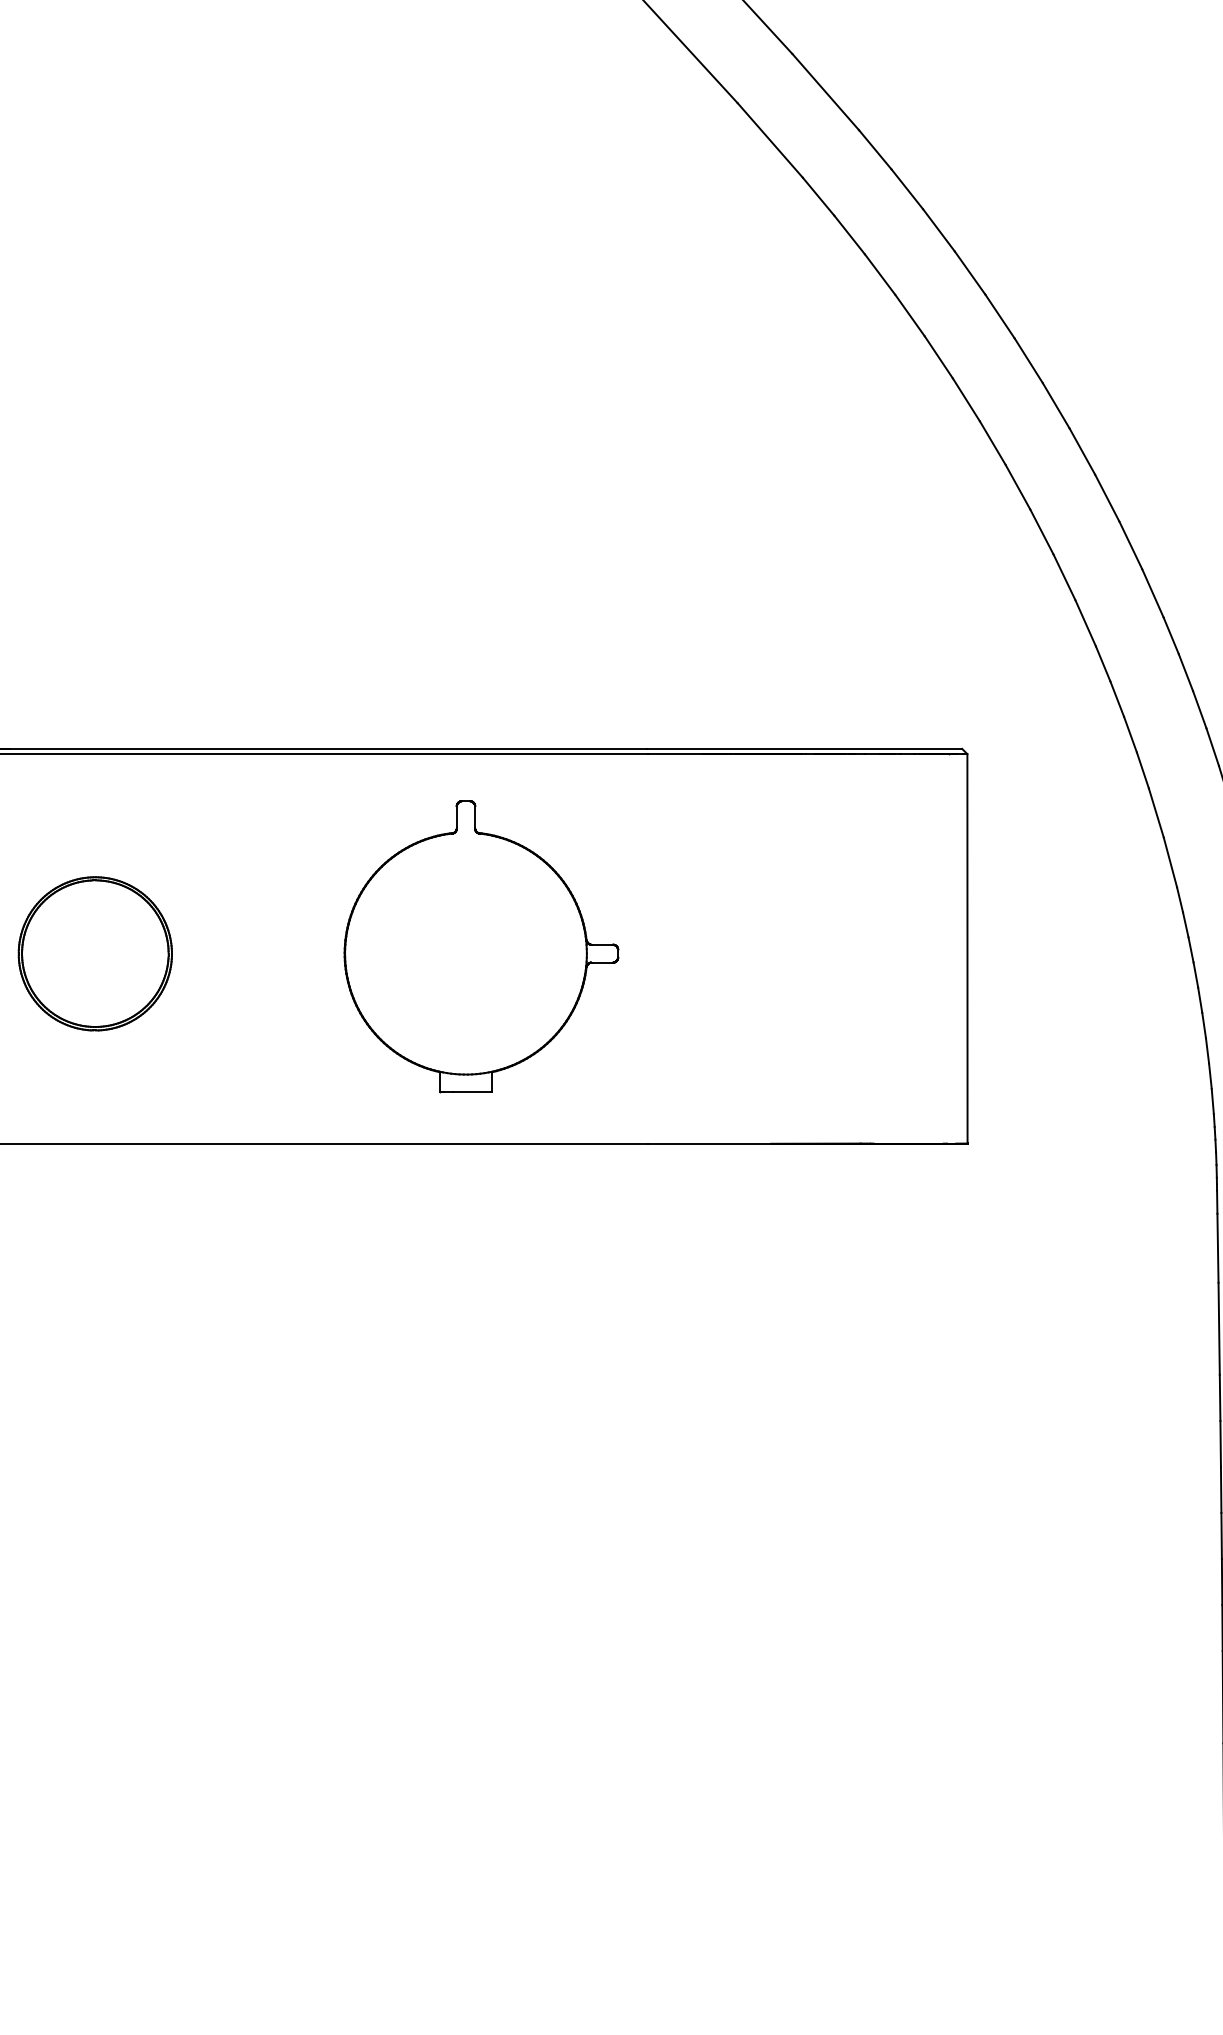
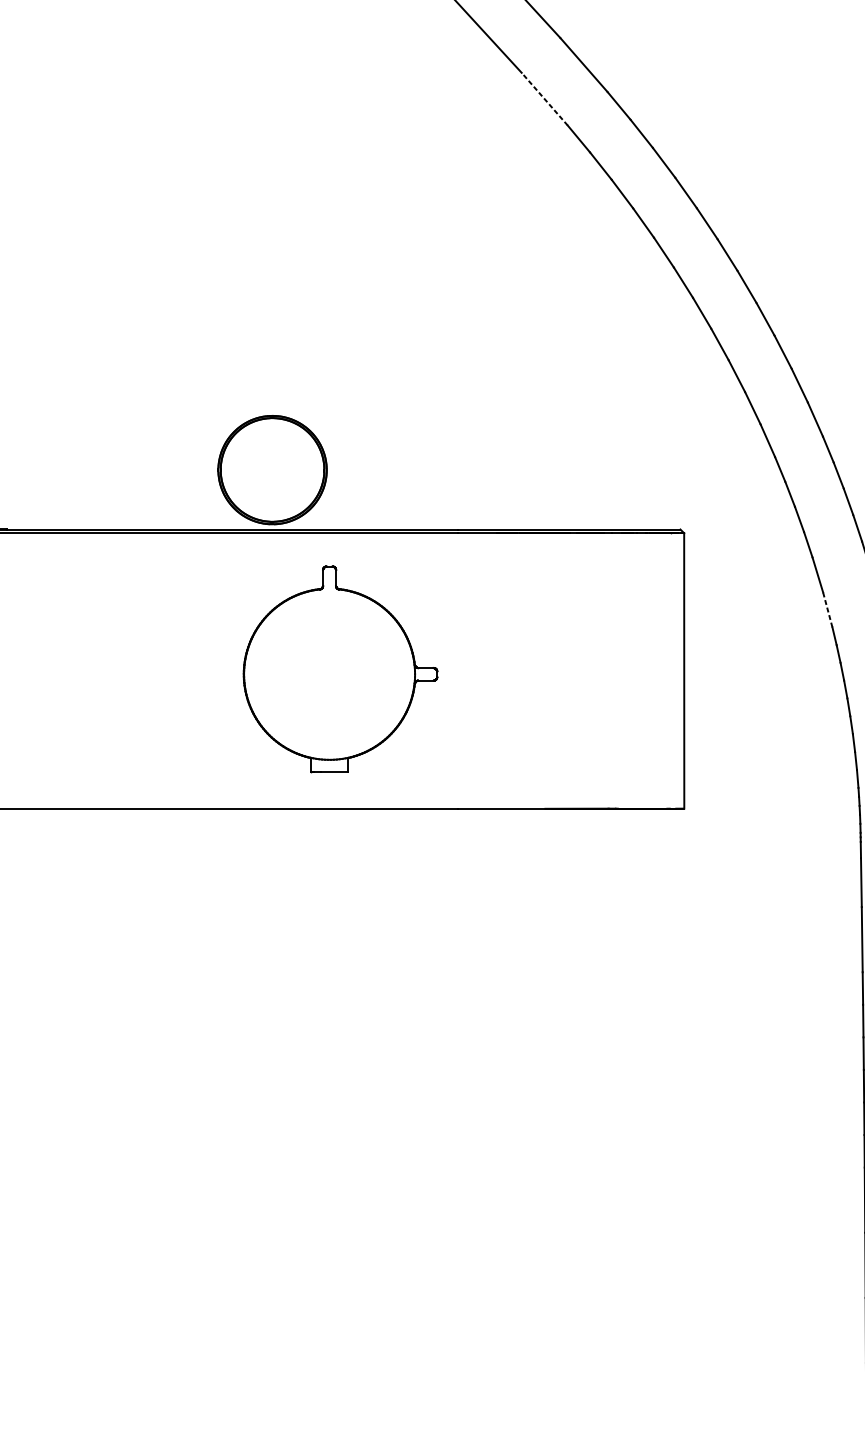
line: (770, 140) -> (544, 99), solid -> dashed
line: (1170, 862) -> (827, 609), solid -> dashed
part: (94, 953) -> (271, 469), moved

